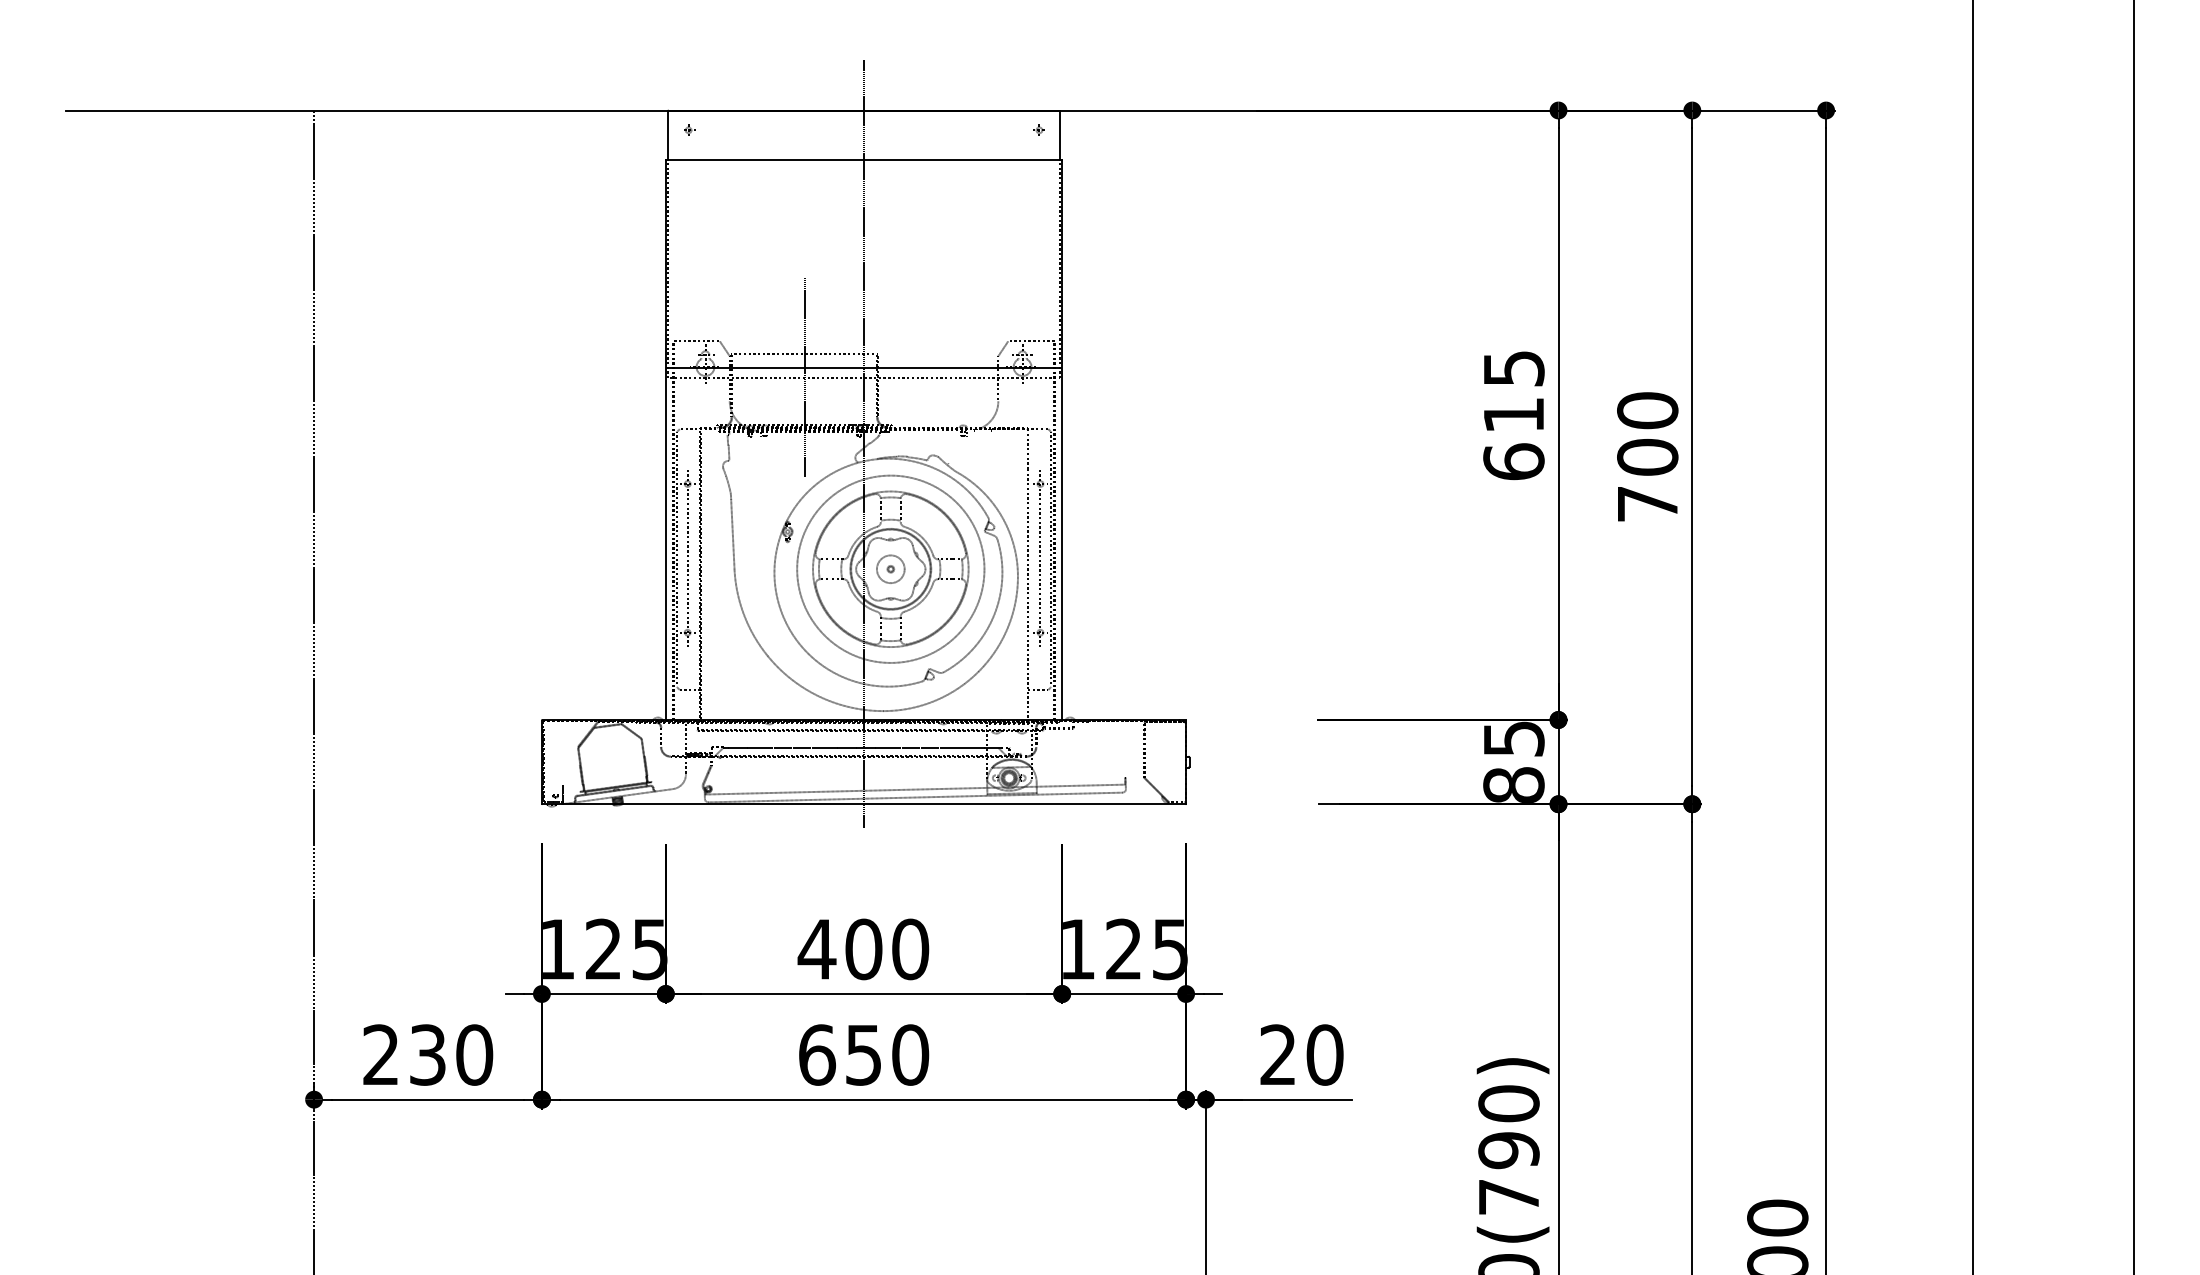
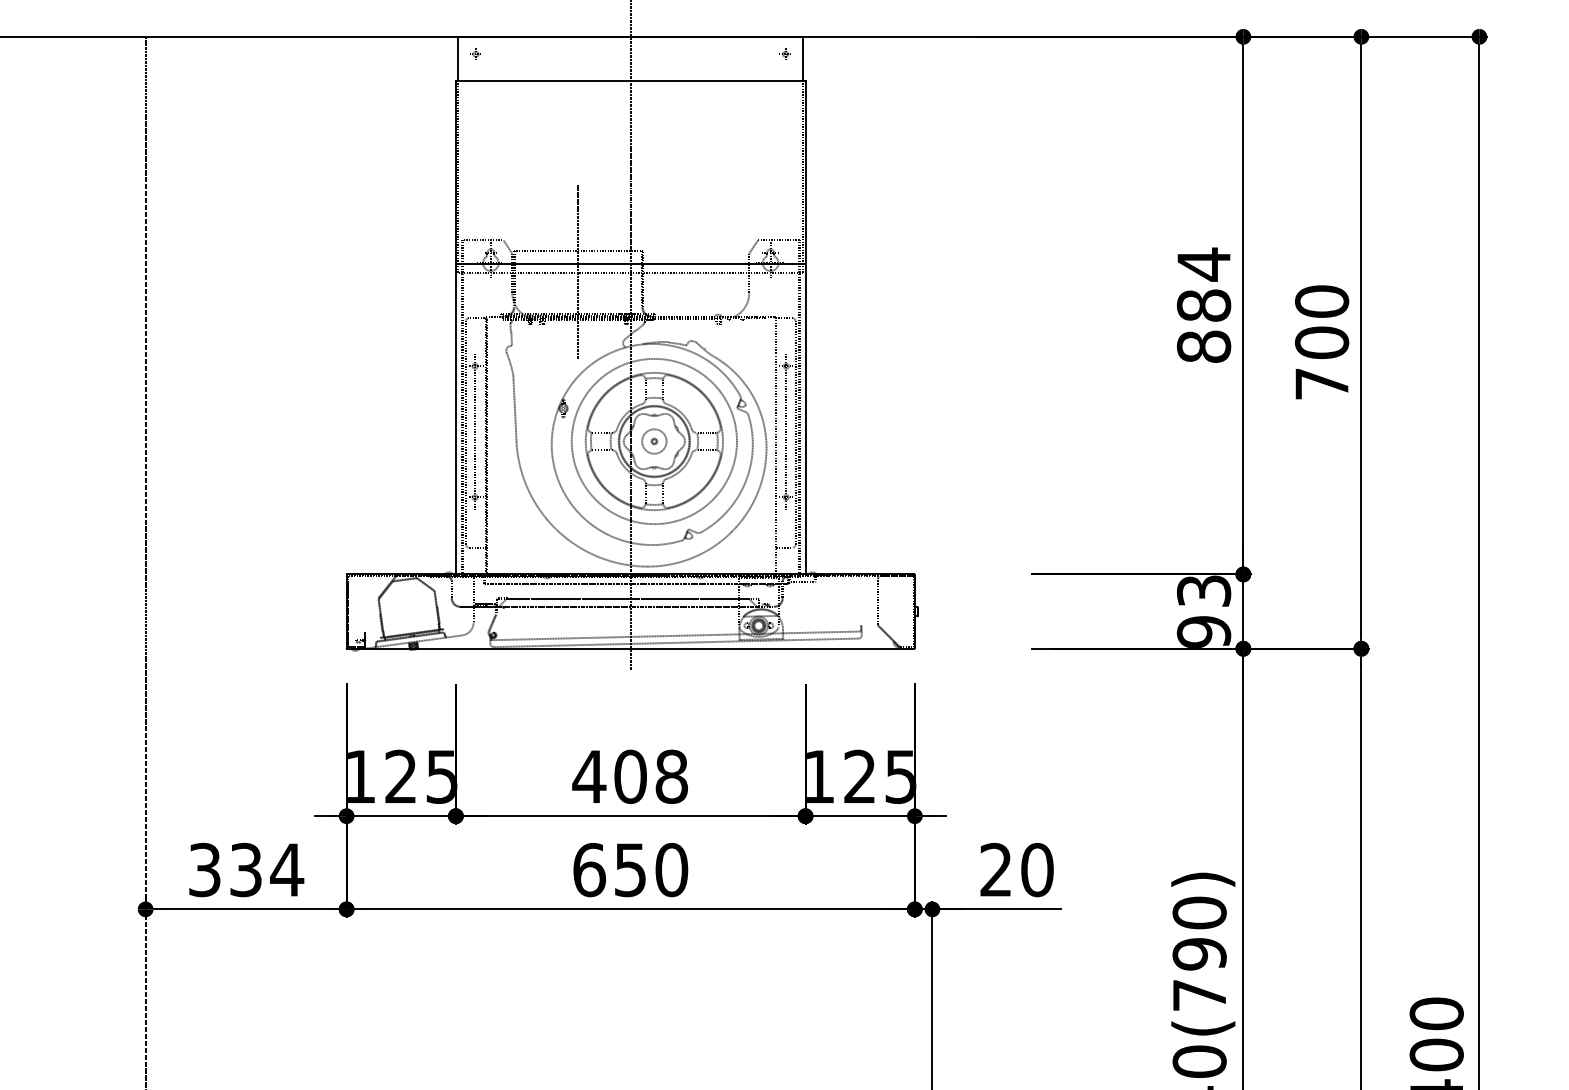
text: (1513, 414) -> (1203, 304), 615 -> 884
text: (1513, 761) -> (1203, 611), 85 -> 93
text: (910, 948) -> (671, 776), 400 -> 408
text: (428, 1054) -> (246, 869), 230 -> 334

